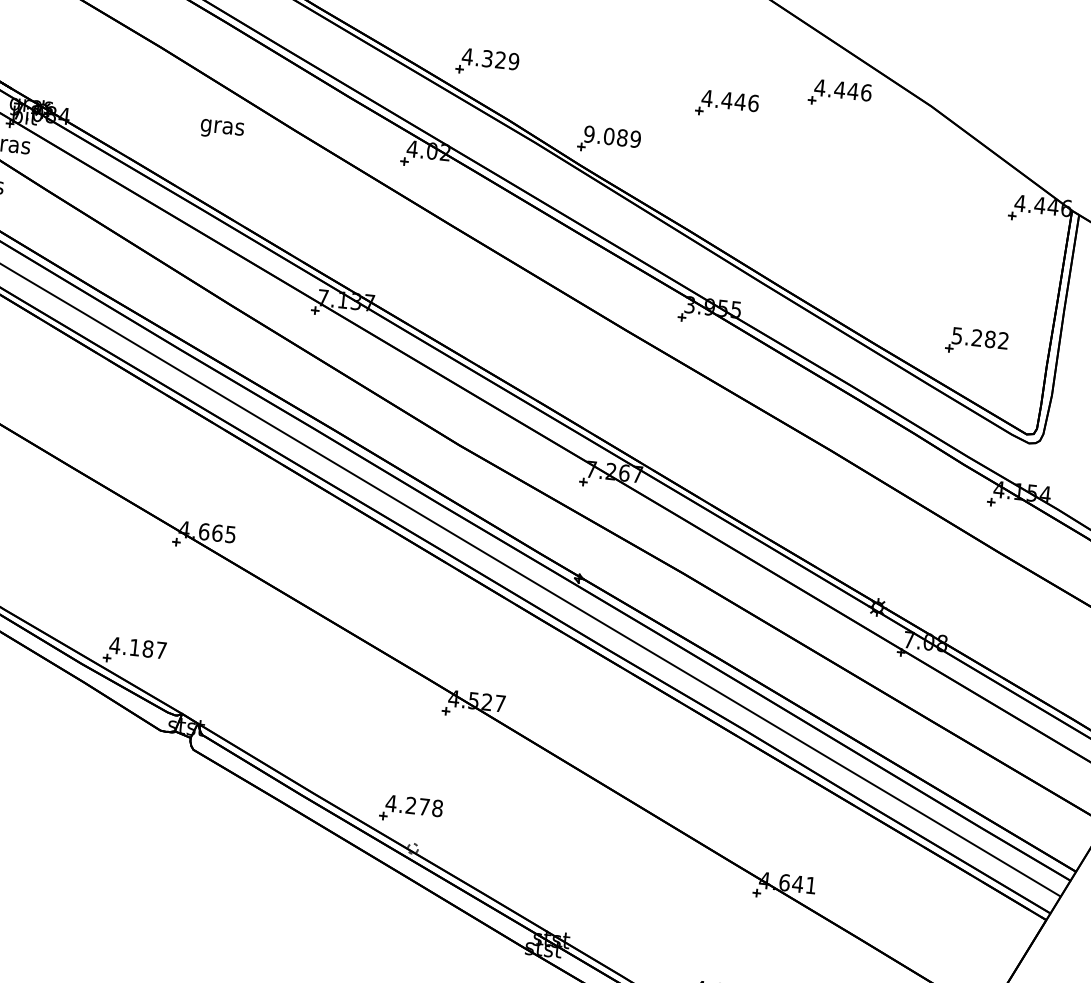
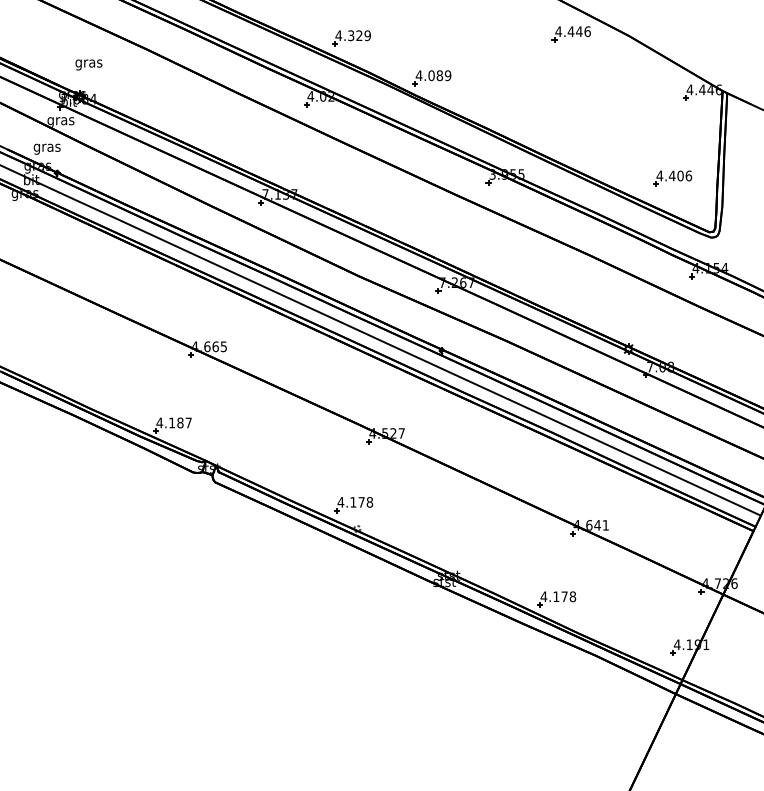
part: (725, 104) -> (501, 48), removed
text: (221, 128) -> (88, 64), moved
text: (588, 133) -> (418, 75), 9.089 -> 4.089
text: (980, 337) -> (674, 175), 5.282 -> 4.406
text: (411, 805) -> (353, 502), 4.278 -> 4.178

